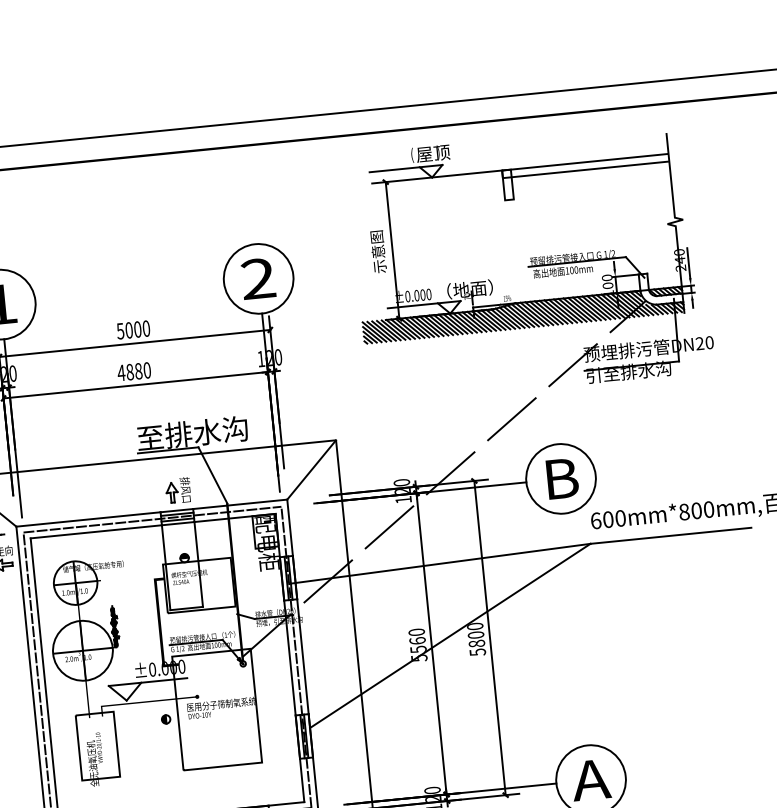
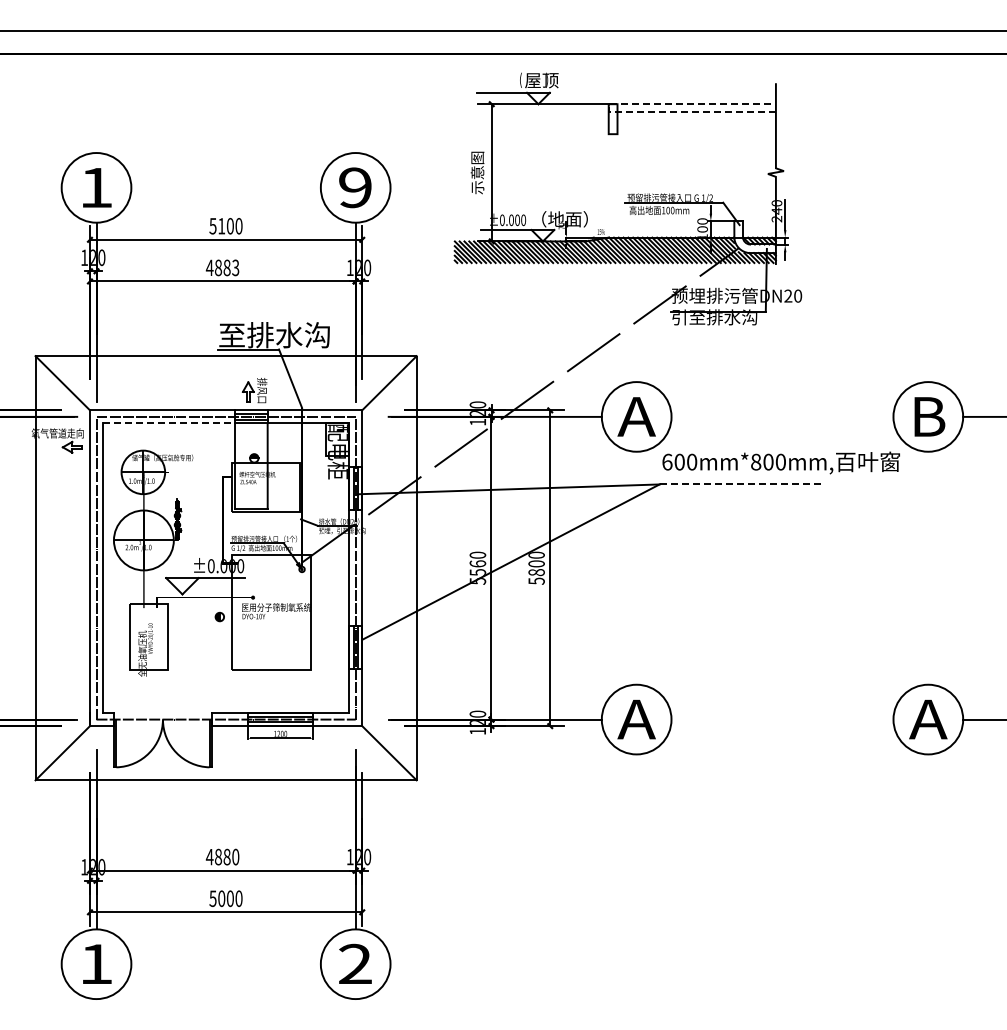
line: (502, 174) -> (608, 108), solid -> dashed
text: (258, 278) -> (355, 187), 2 -> 9
text: (128, 330) -> (221, 226), 5000 -> 5100
text: (146, 370) -> (235, 267), 4880 -> 4883
text: (560, 478) -> (636, 416), B -> A
line: (96, 531) -> (169, 423), solid -> dashed
line: (671, 535) -> (740, 484), solid -> dashed

